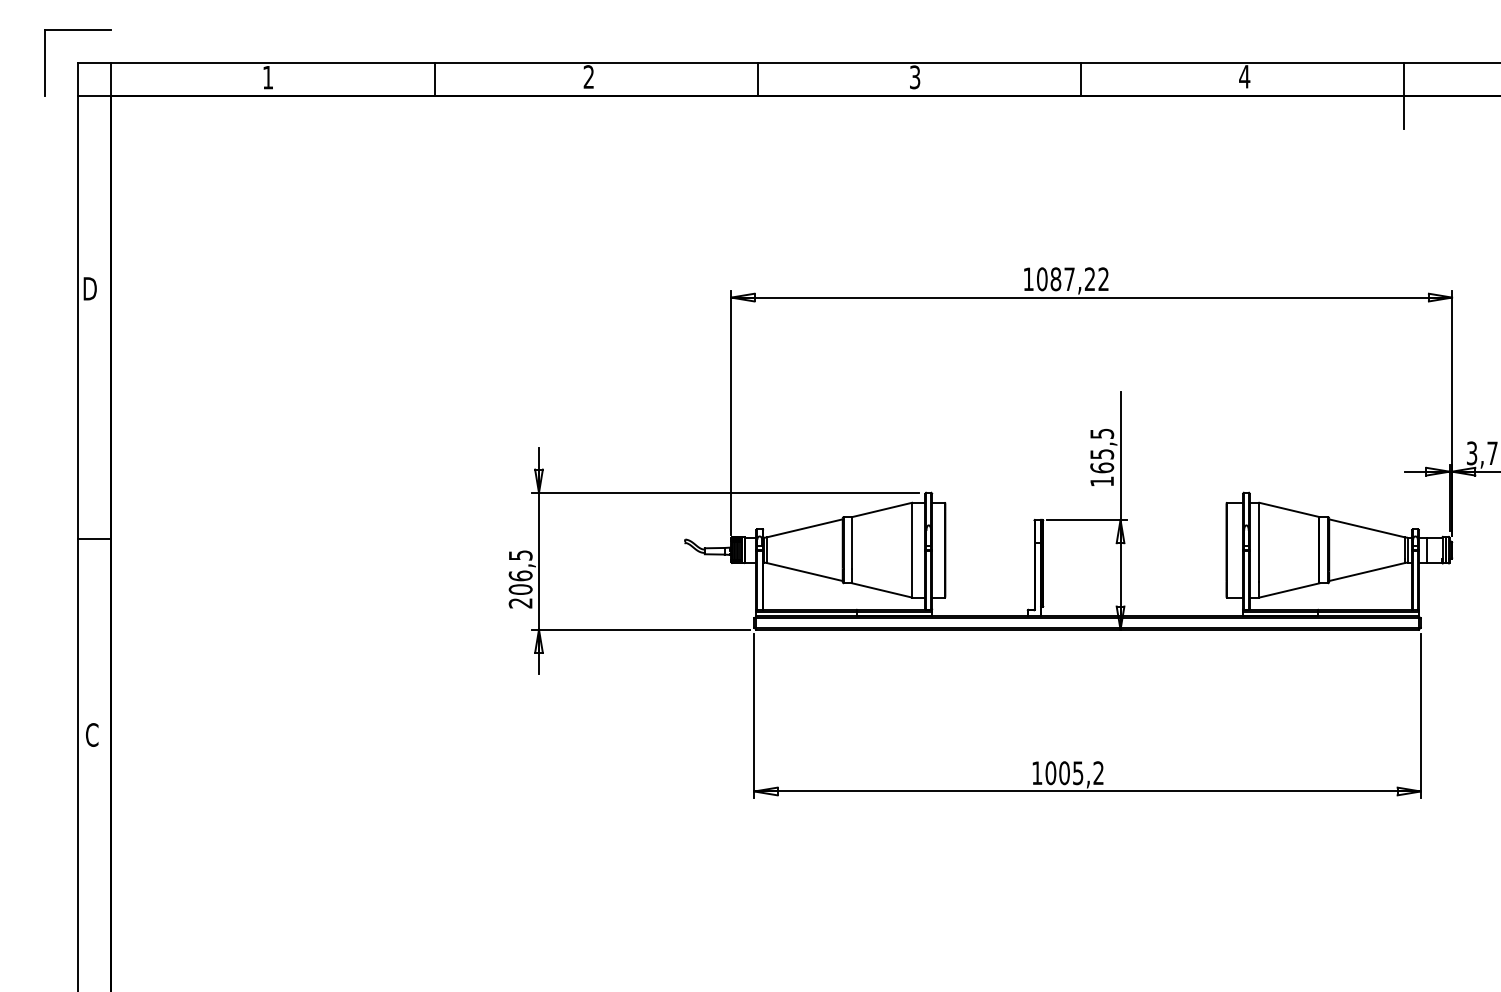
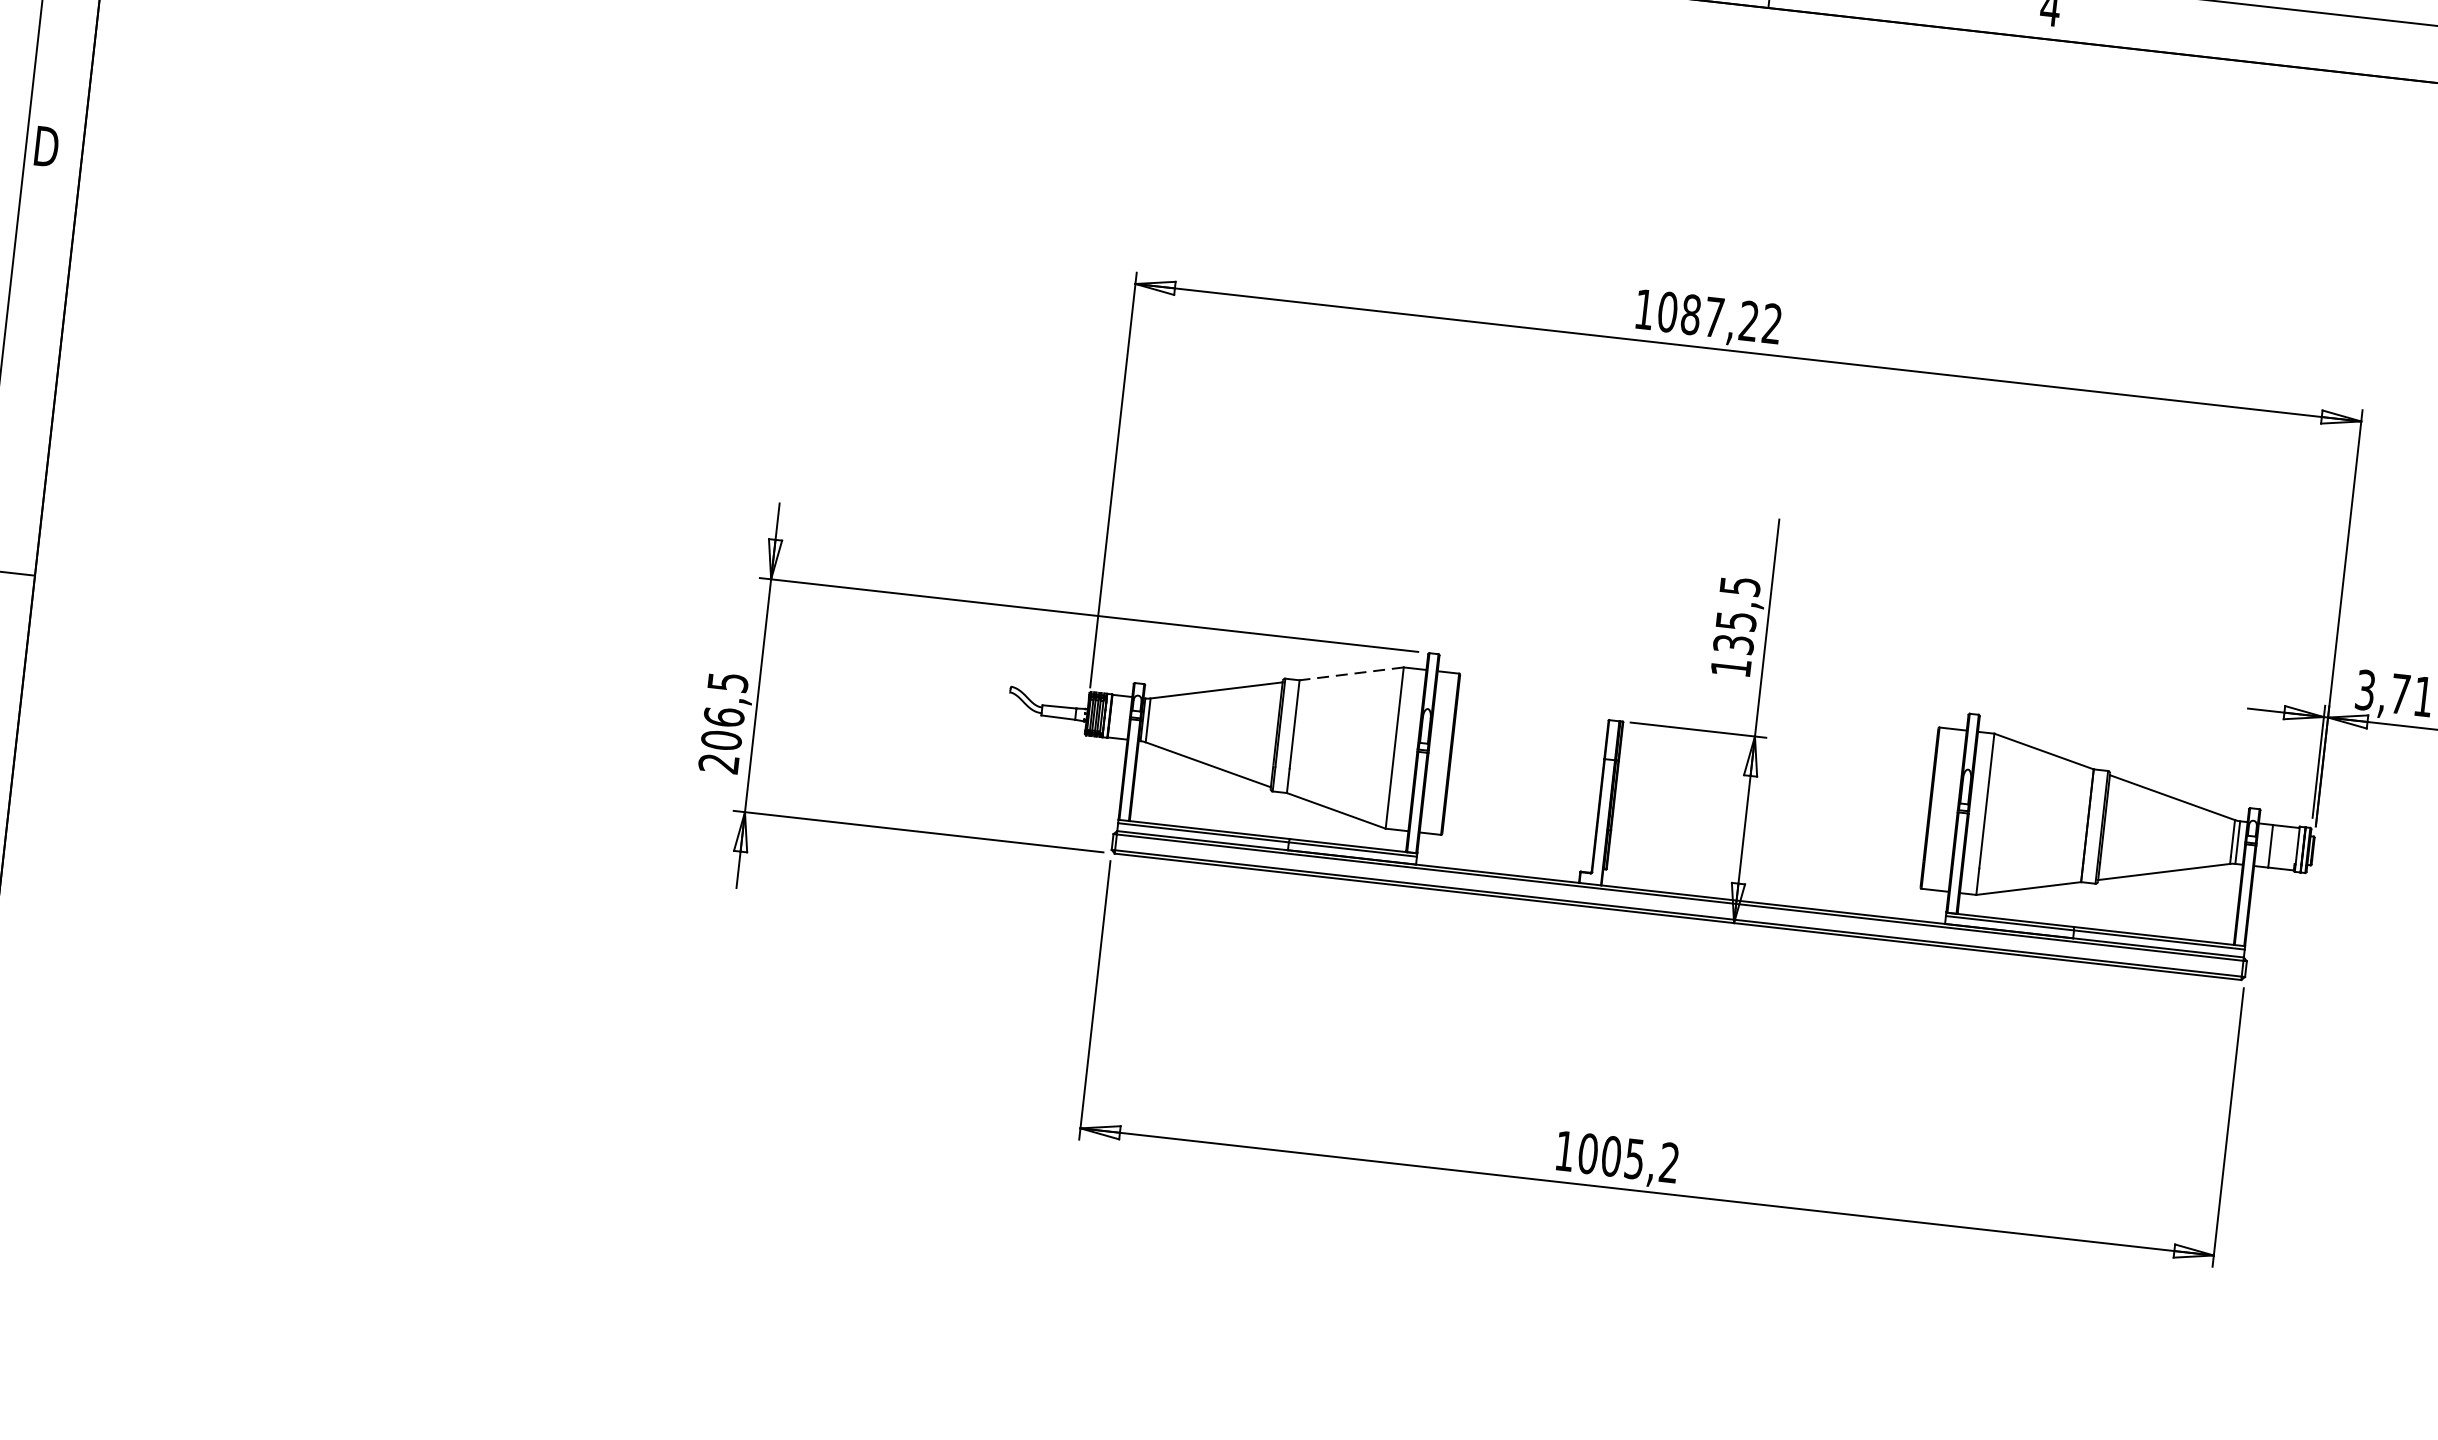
line: (1404, 95) -> (2318, 68), removed
text: (1102, 467) -> (1734, 643), 165,5 -> 135,5
line: (882, 509) -> (1352, 673), solid -> dashed

